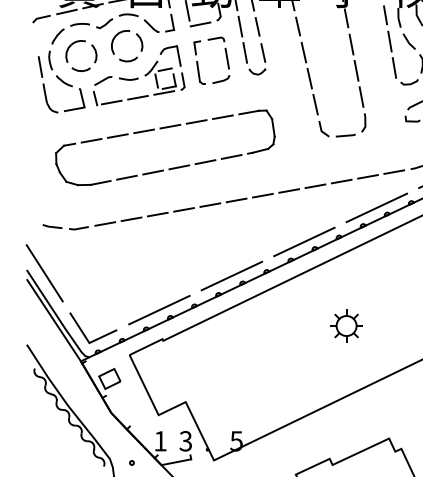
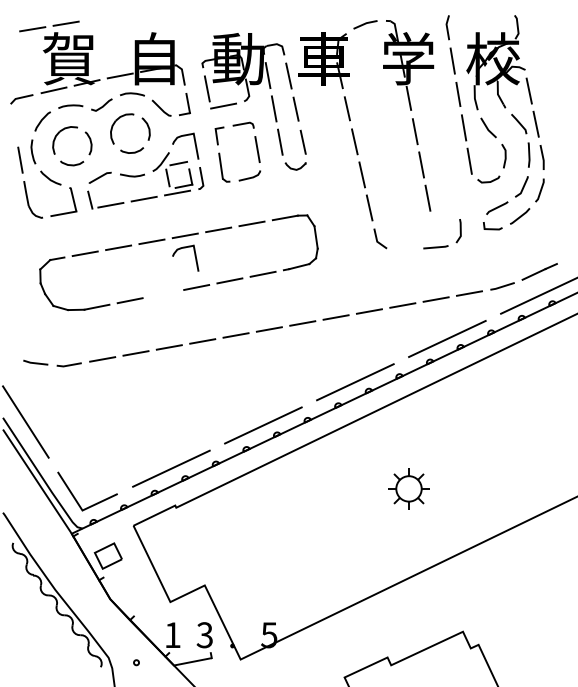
part: (352, 134) -> (444, 245), moved
part: (170, 136) -> (185, 248), added
line: (152, 172) -> (162, 293), removed

